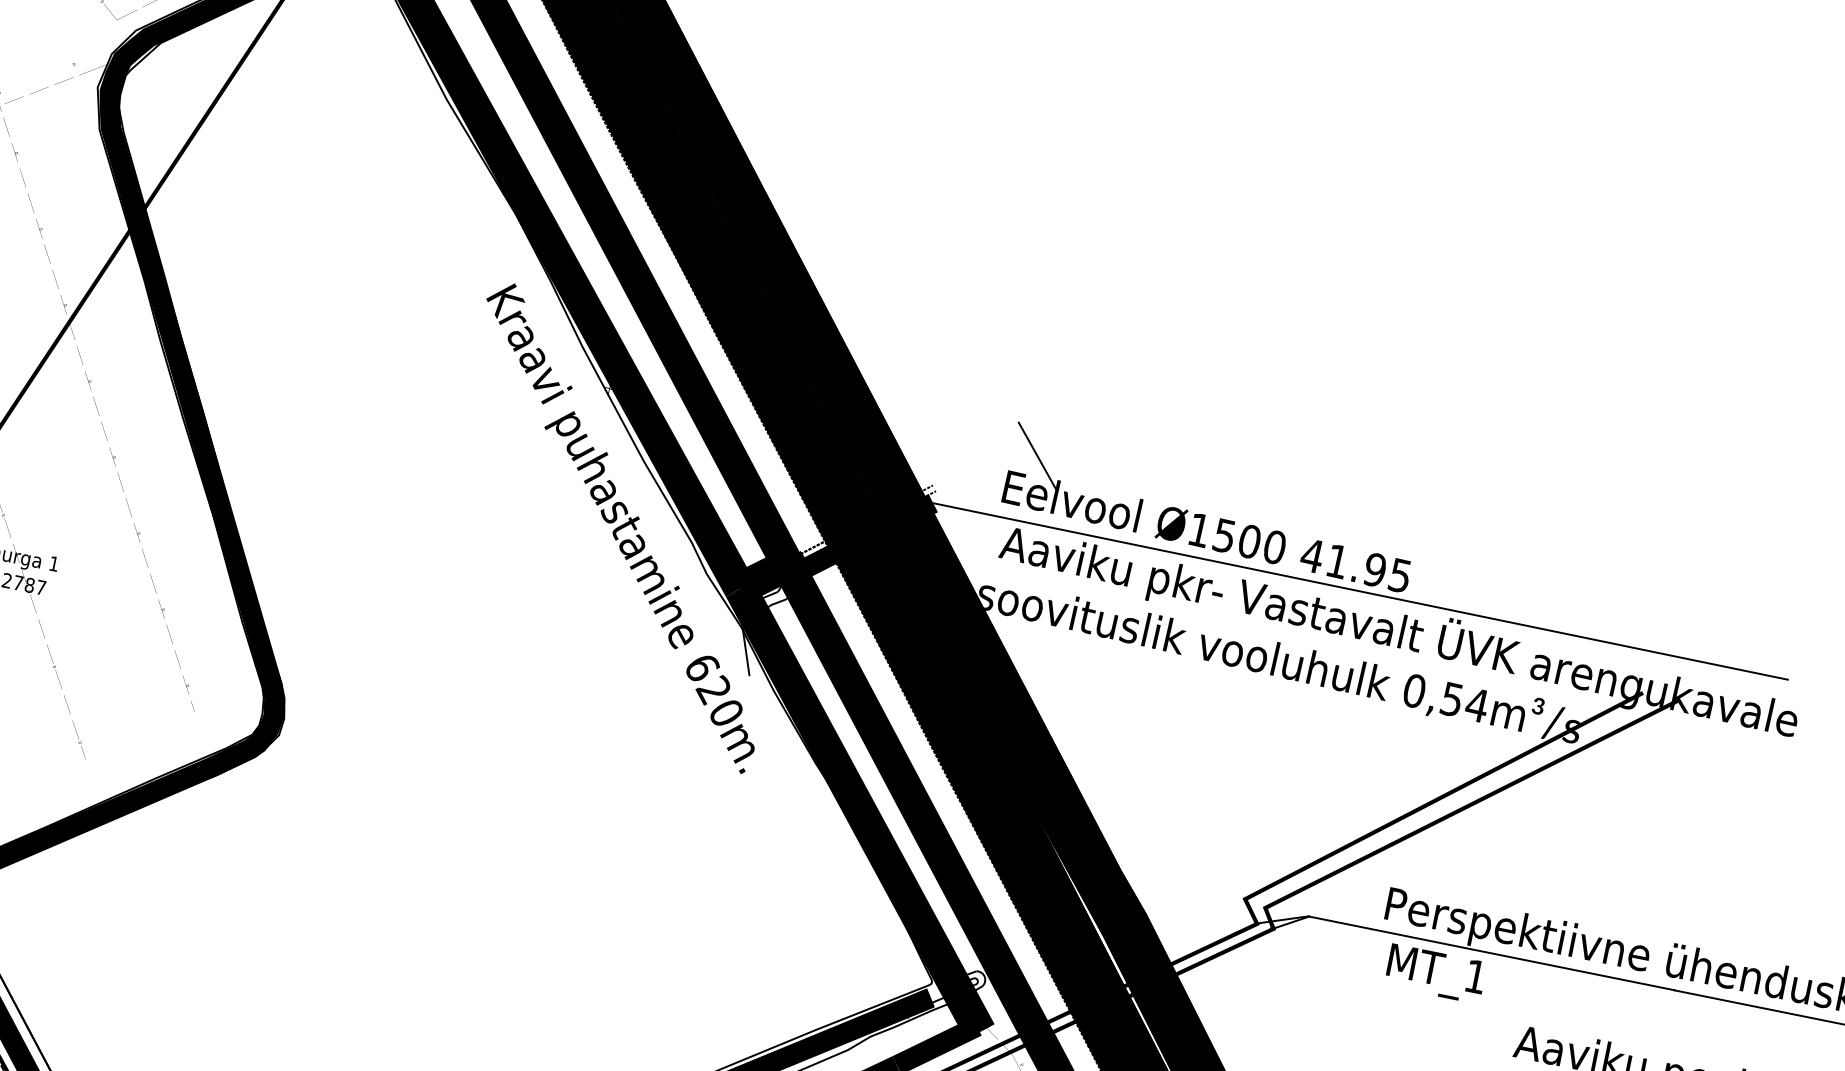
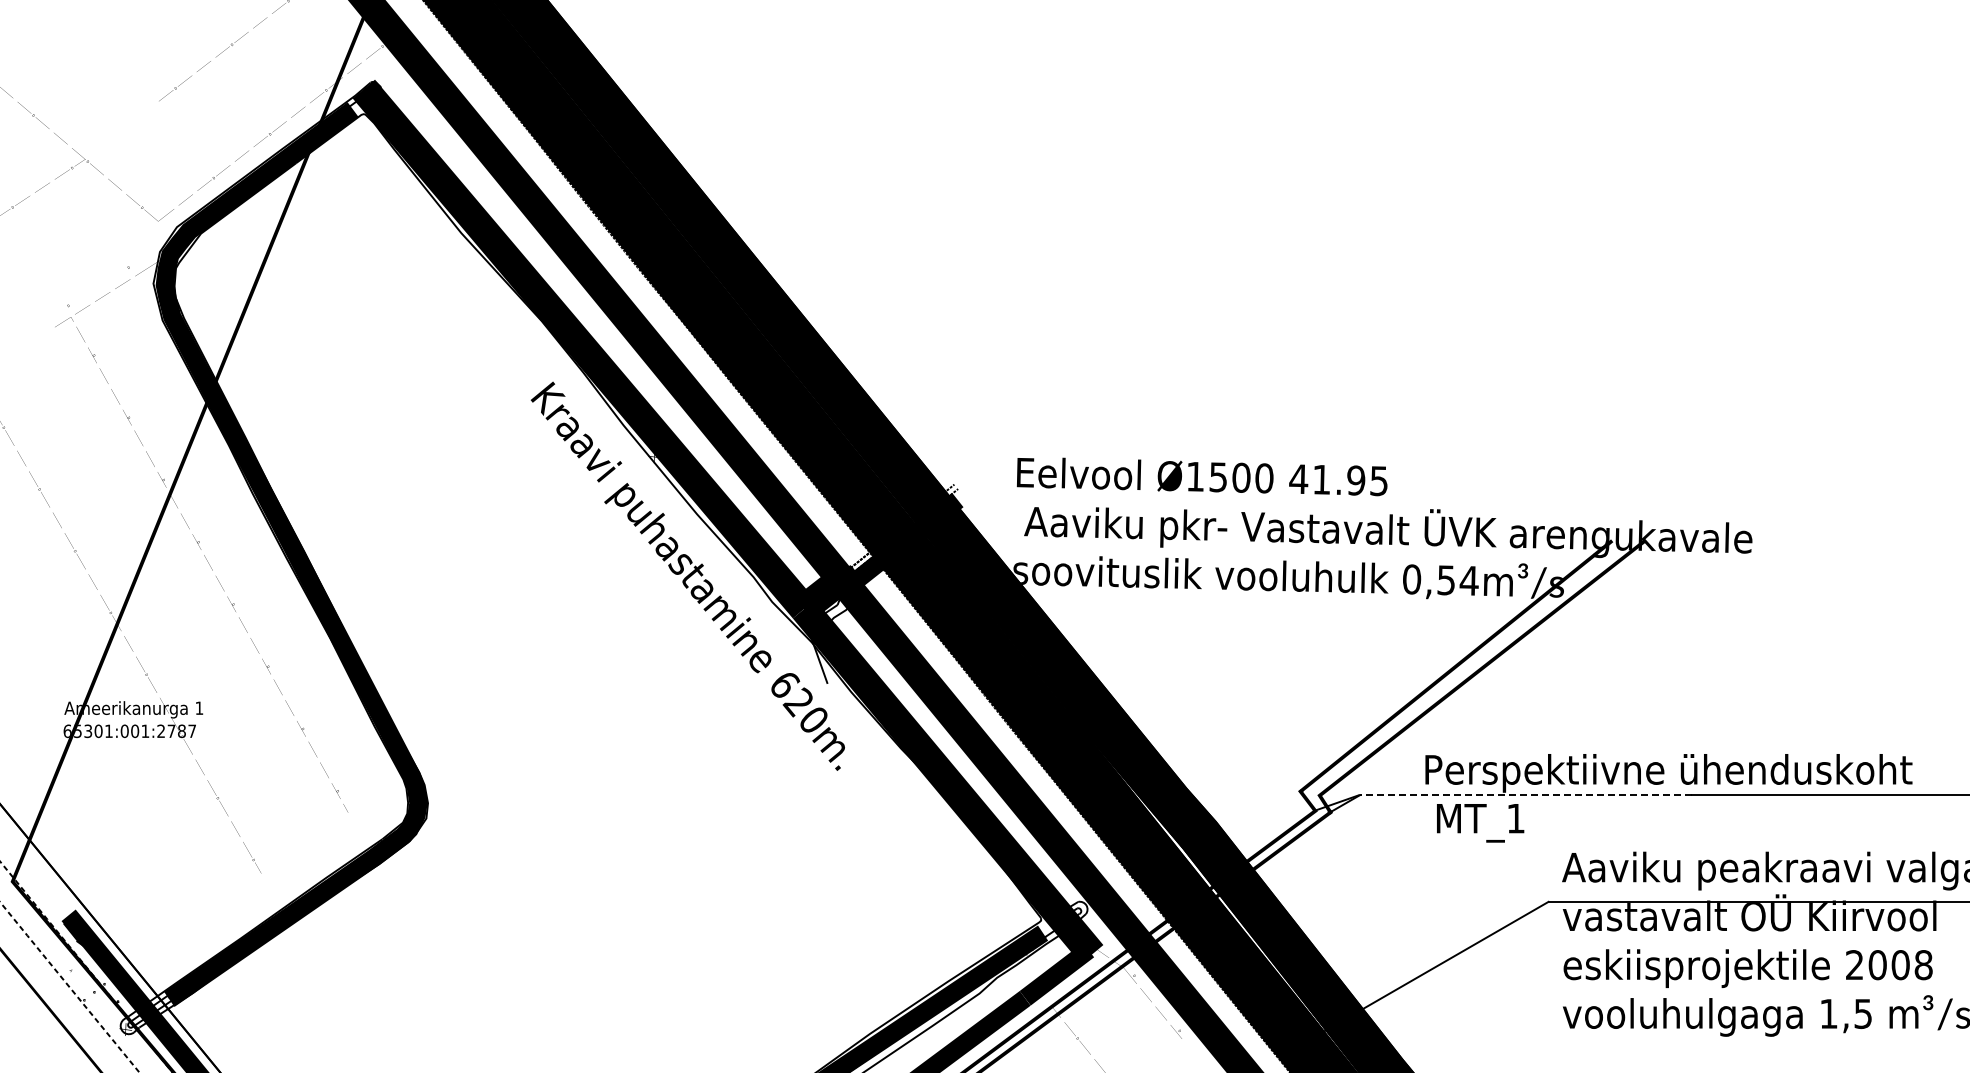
line: (1037, 456) -> (1040, 440), removed
line: (1359, 590) -> (1346, 501), removed
line: (1491, 953) -> (1525, 795), solid -> dashed

